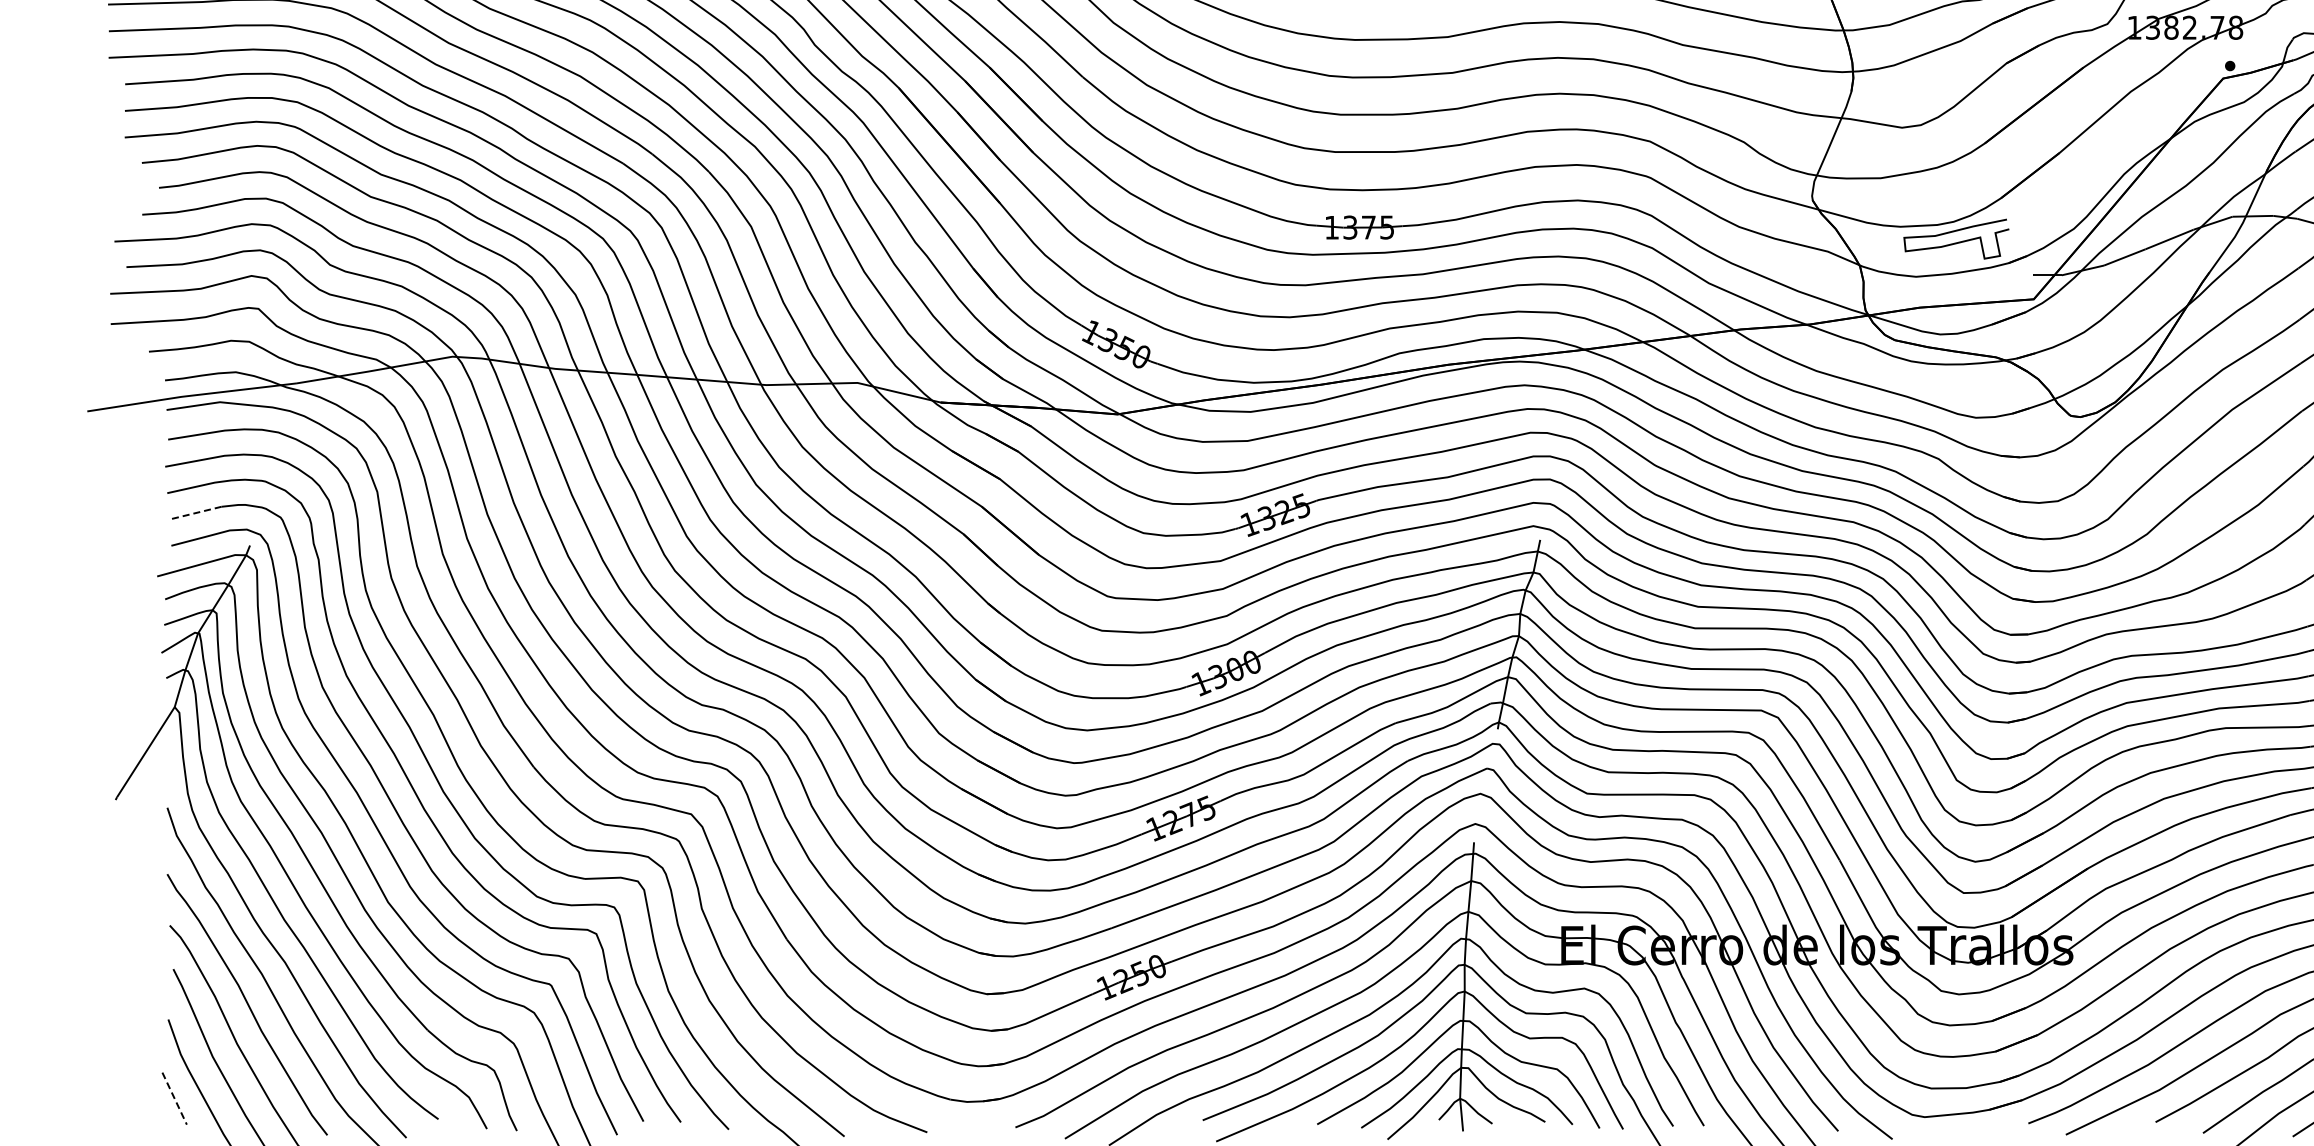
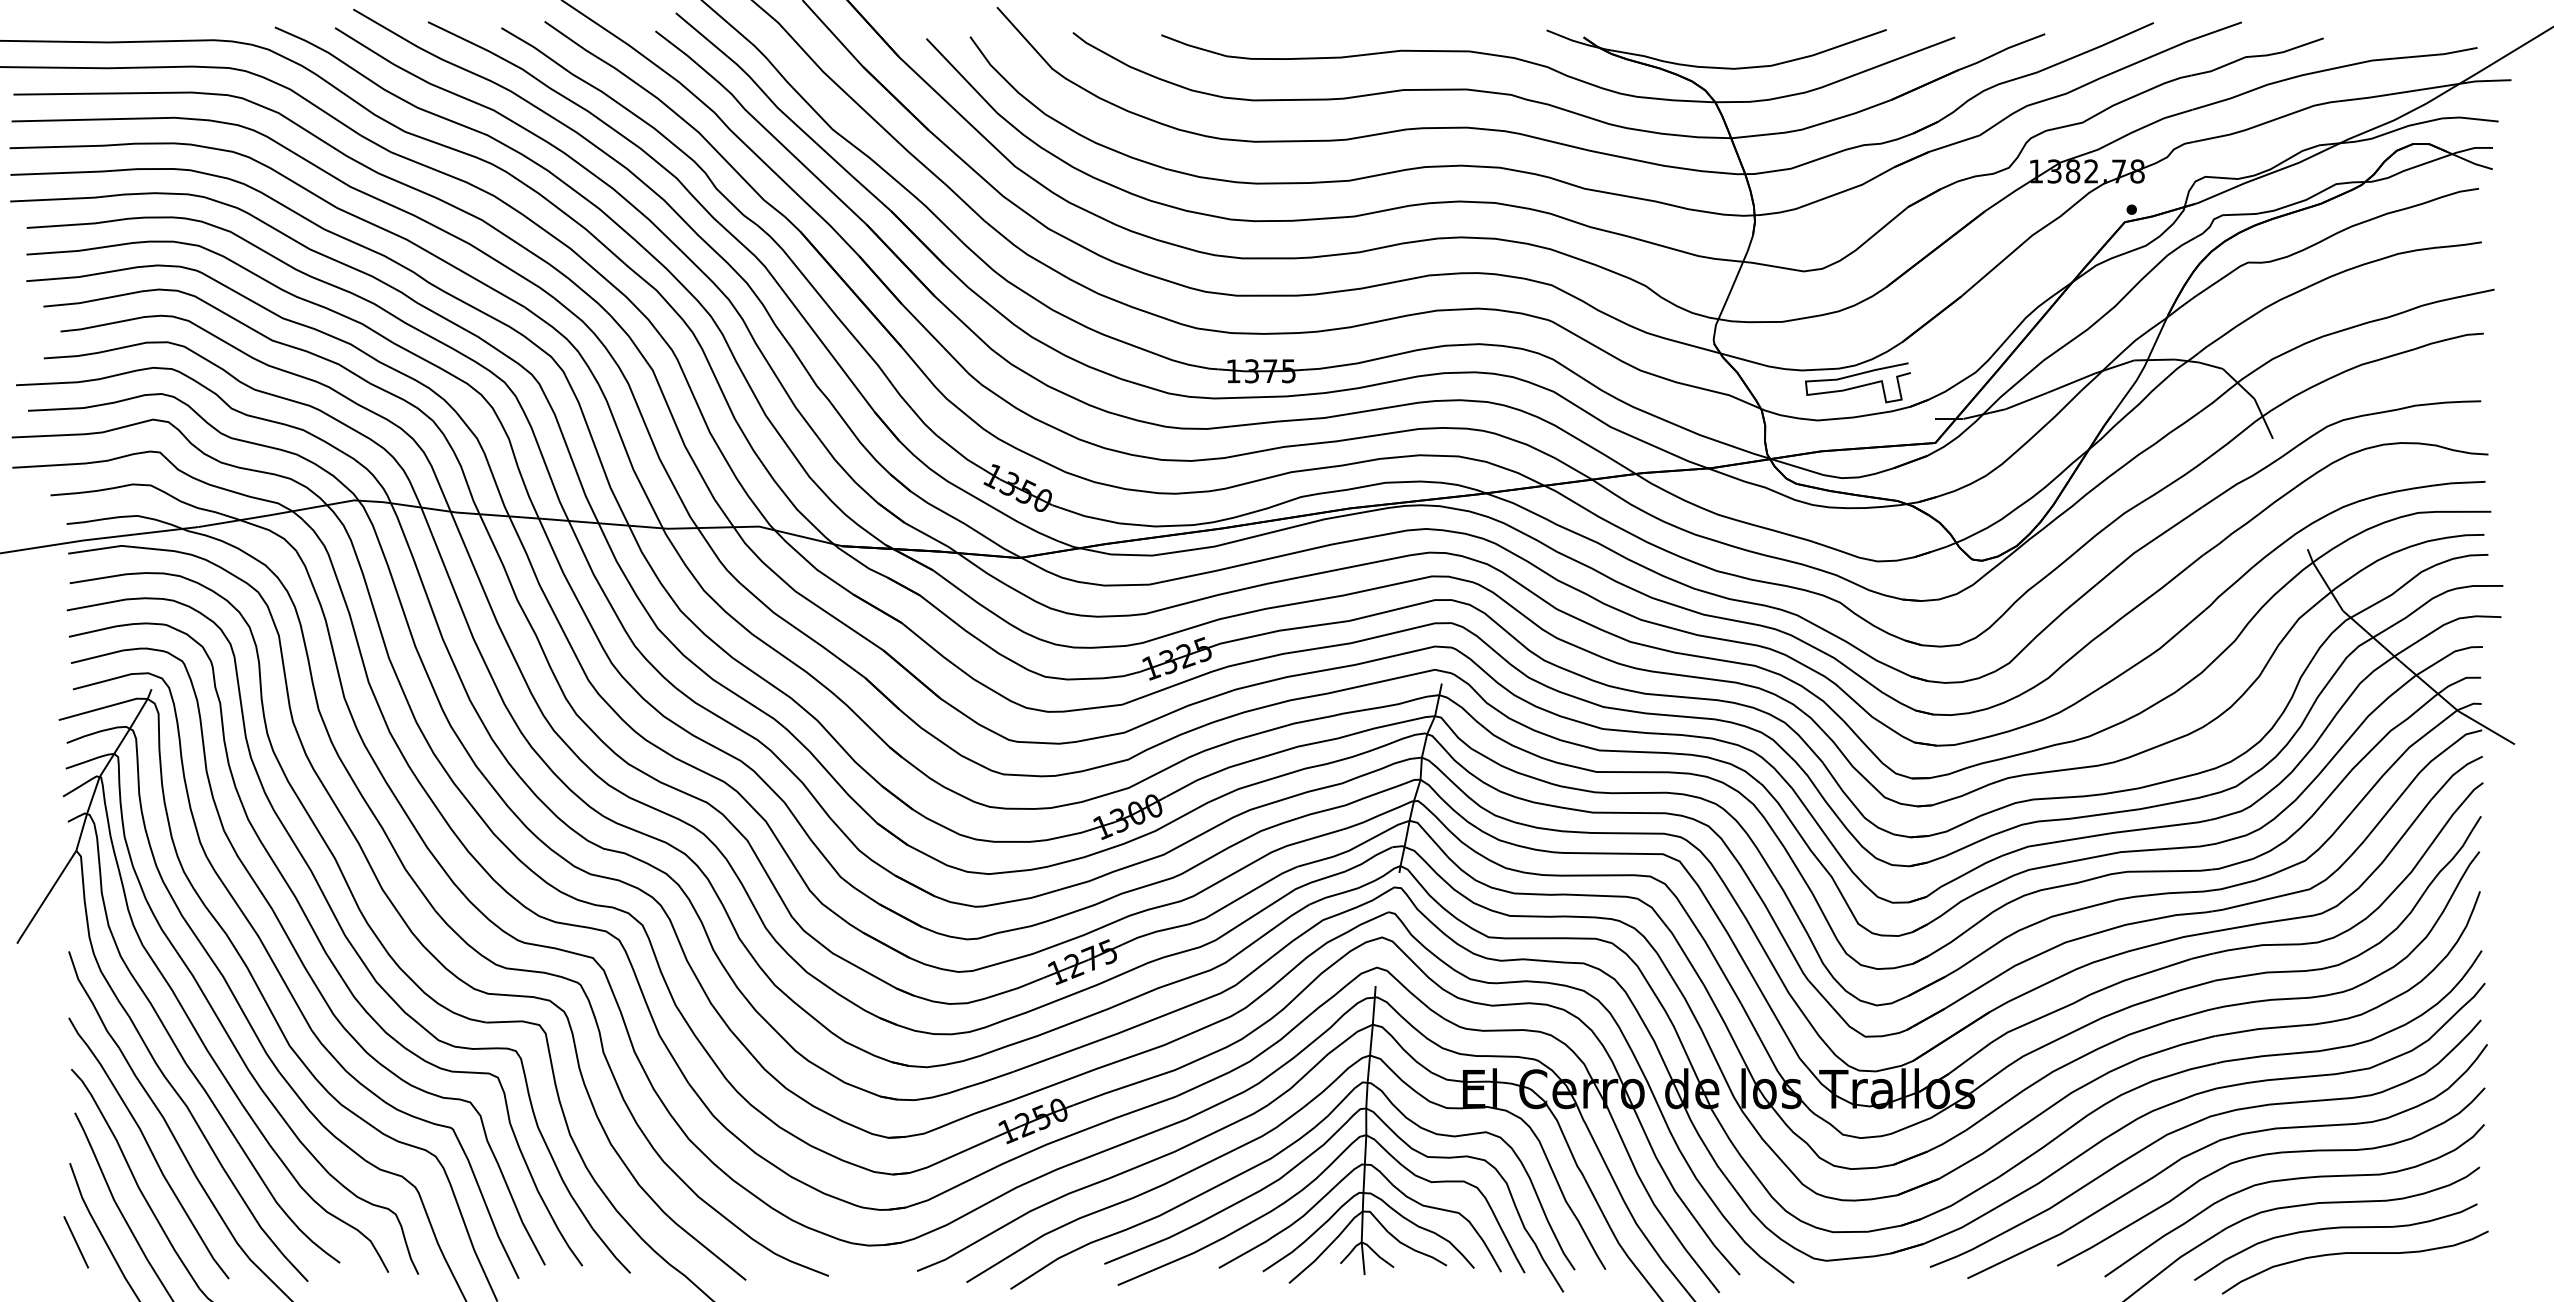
line: (195, 512) -> (97, 656), dashed -> solid
line: (174, 1098) -> (76, 1242), dashed -> solid

